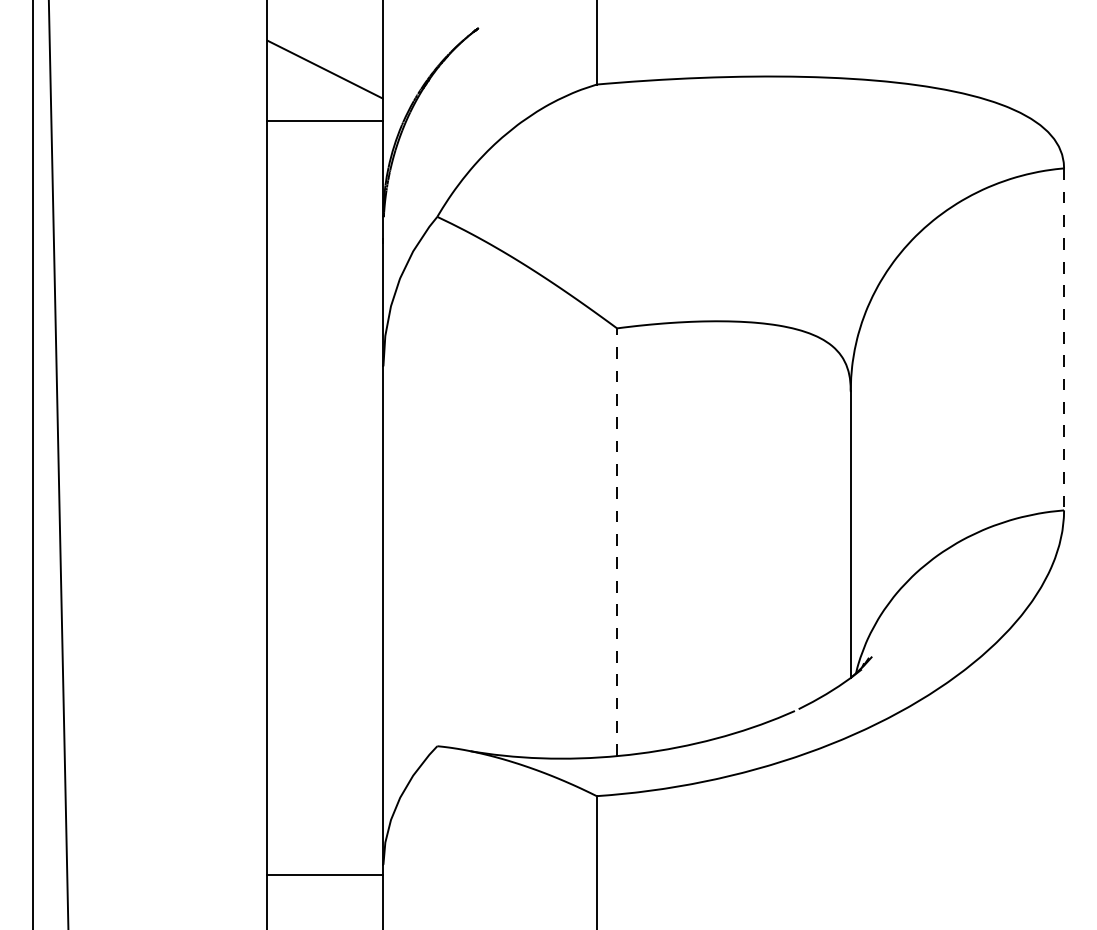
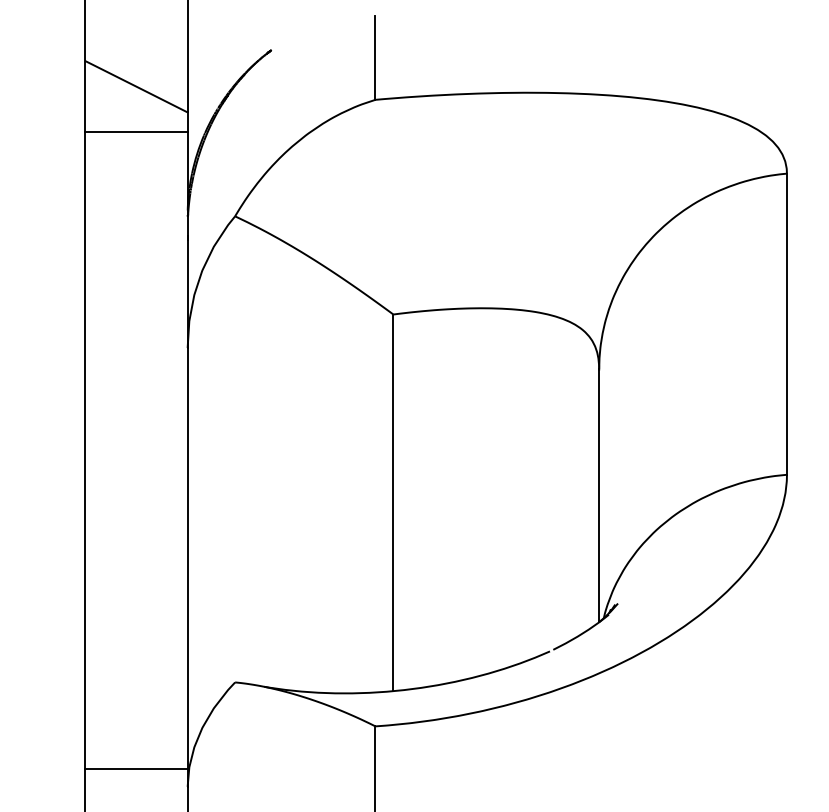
line: (1064, 339) -> (787, 324), dashed -> solid
line: (617, 542) -> (393, 503), dashed -> solid
line: (324, 874) -> (135, 768), moved

